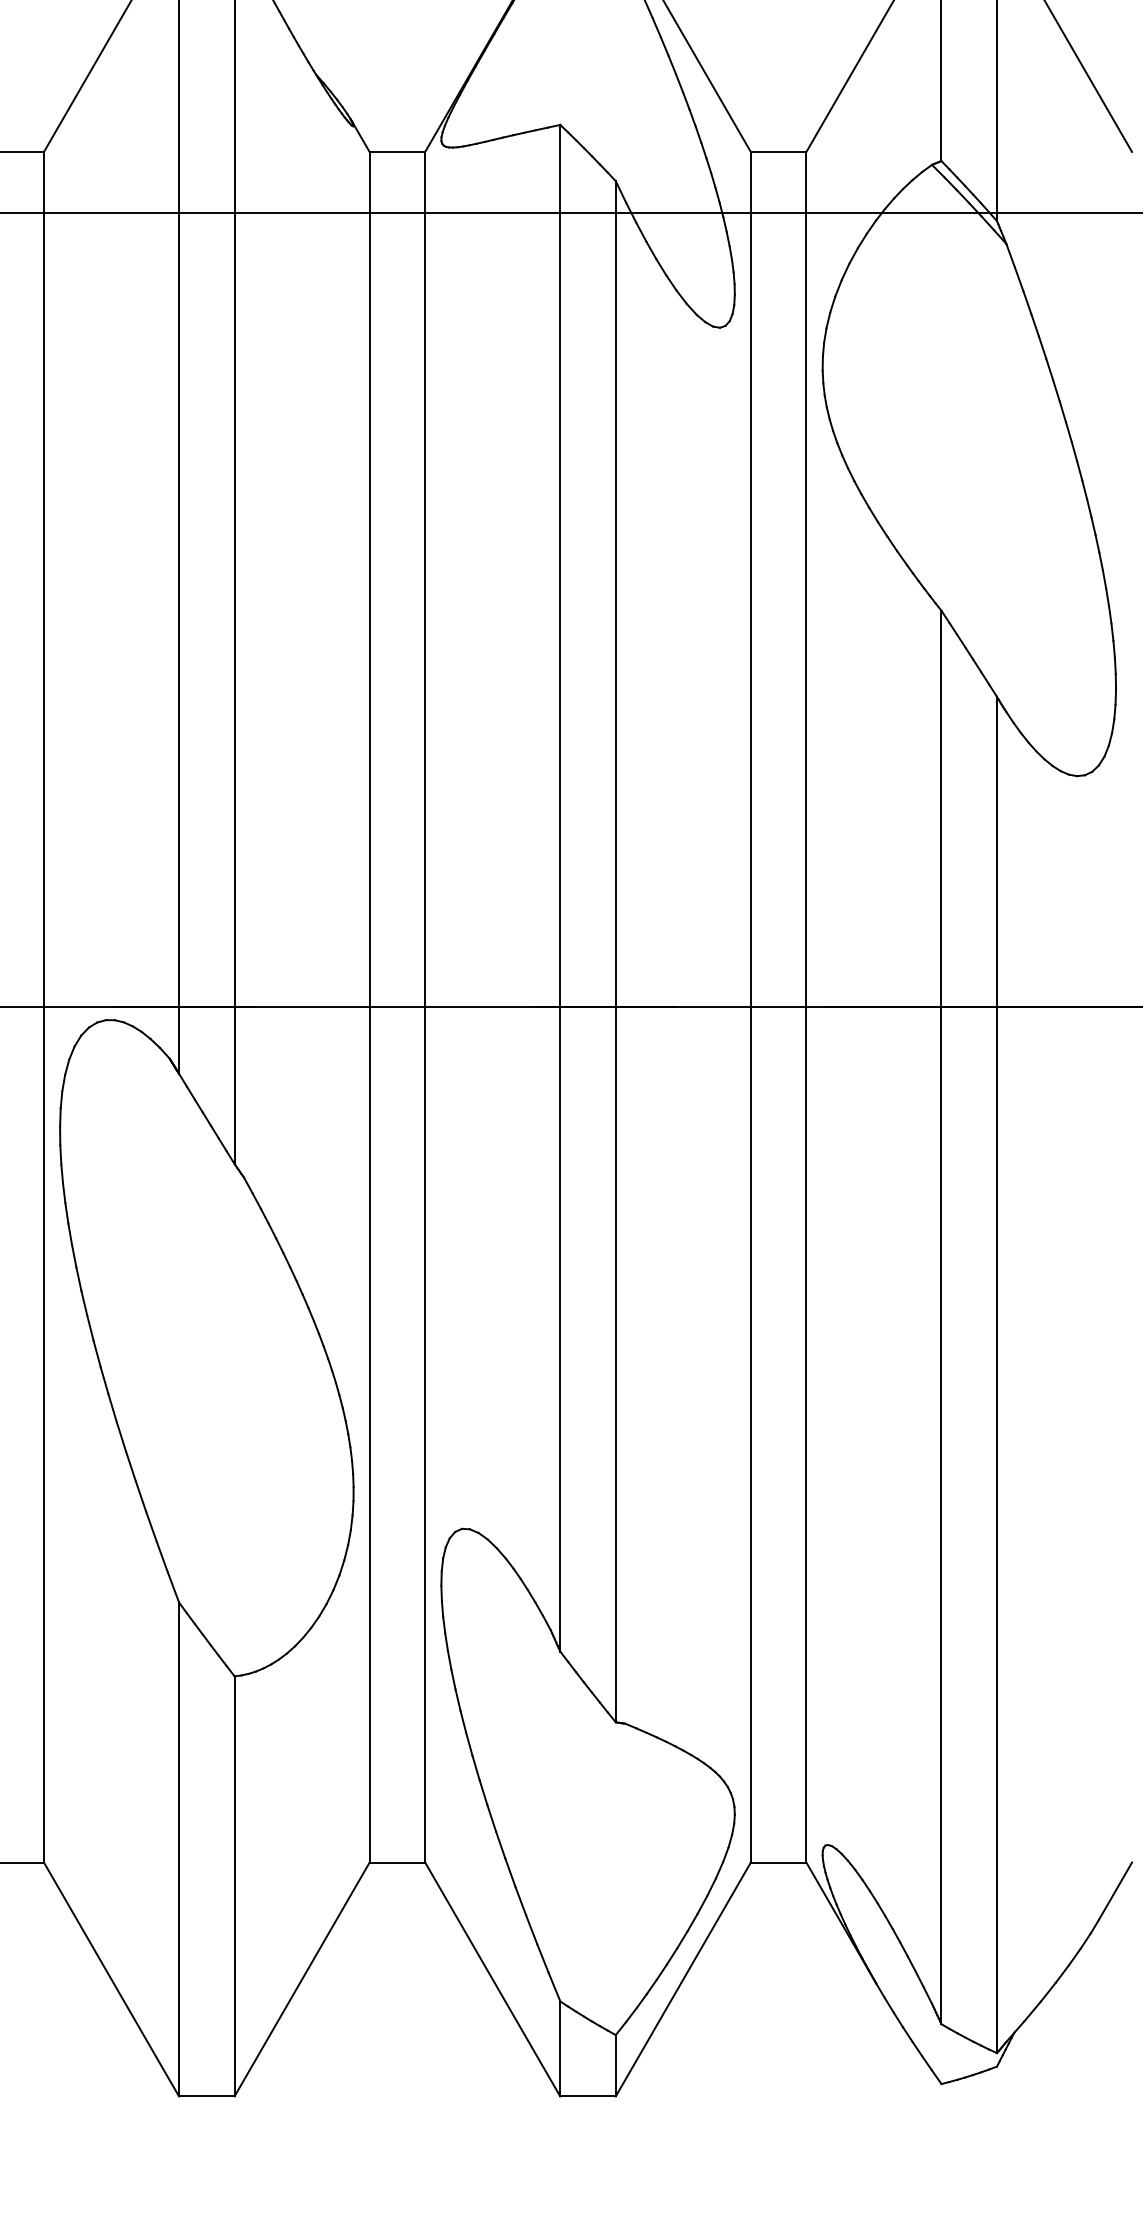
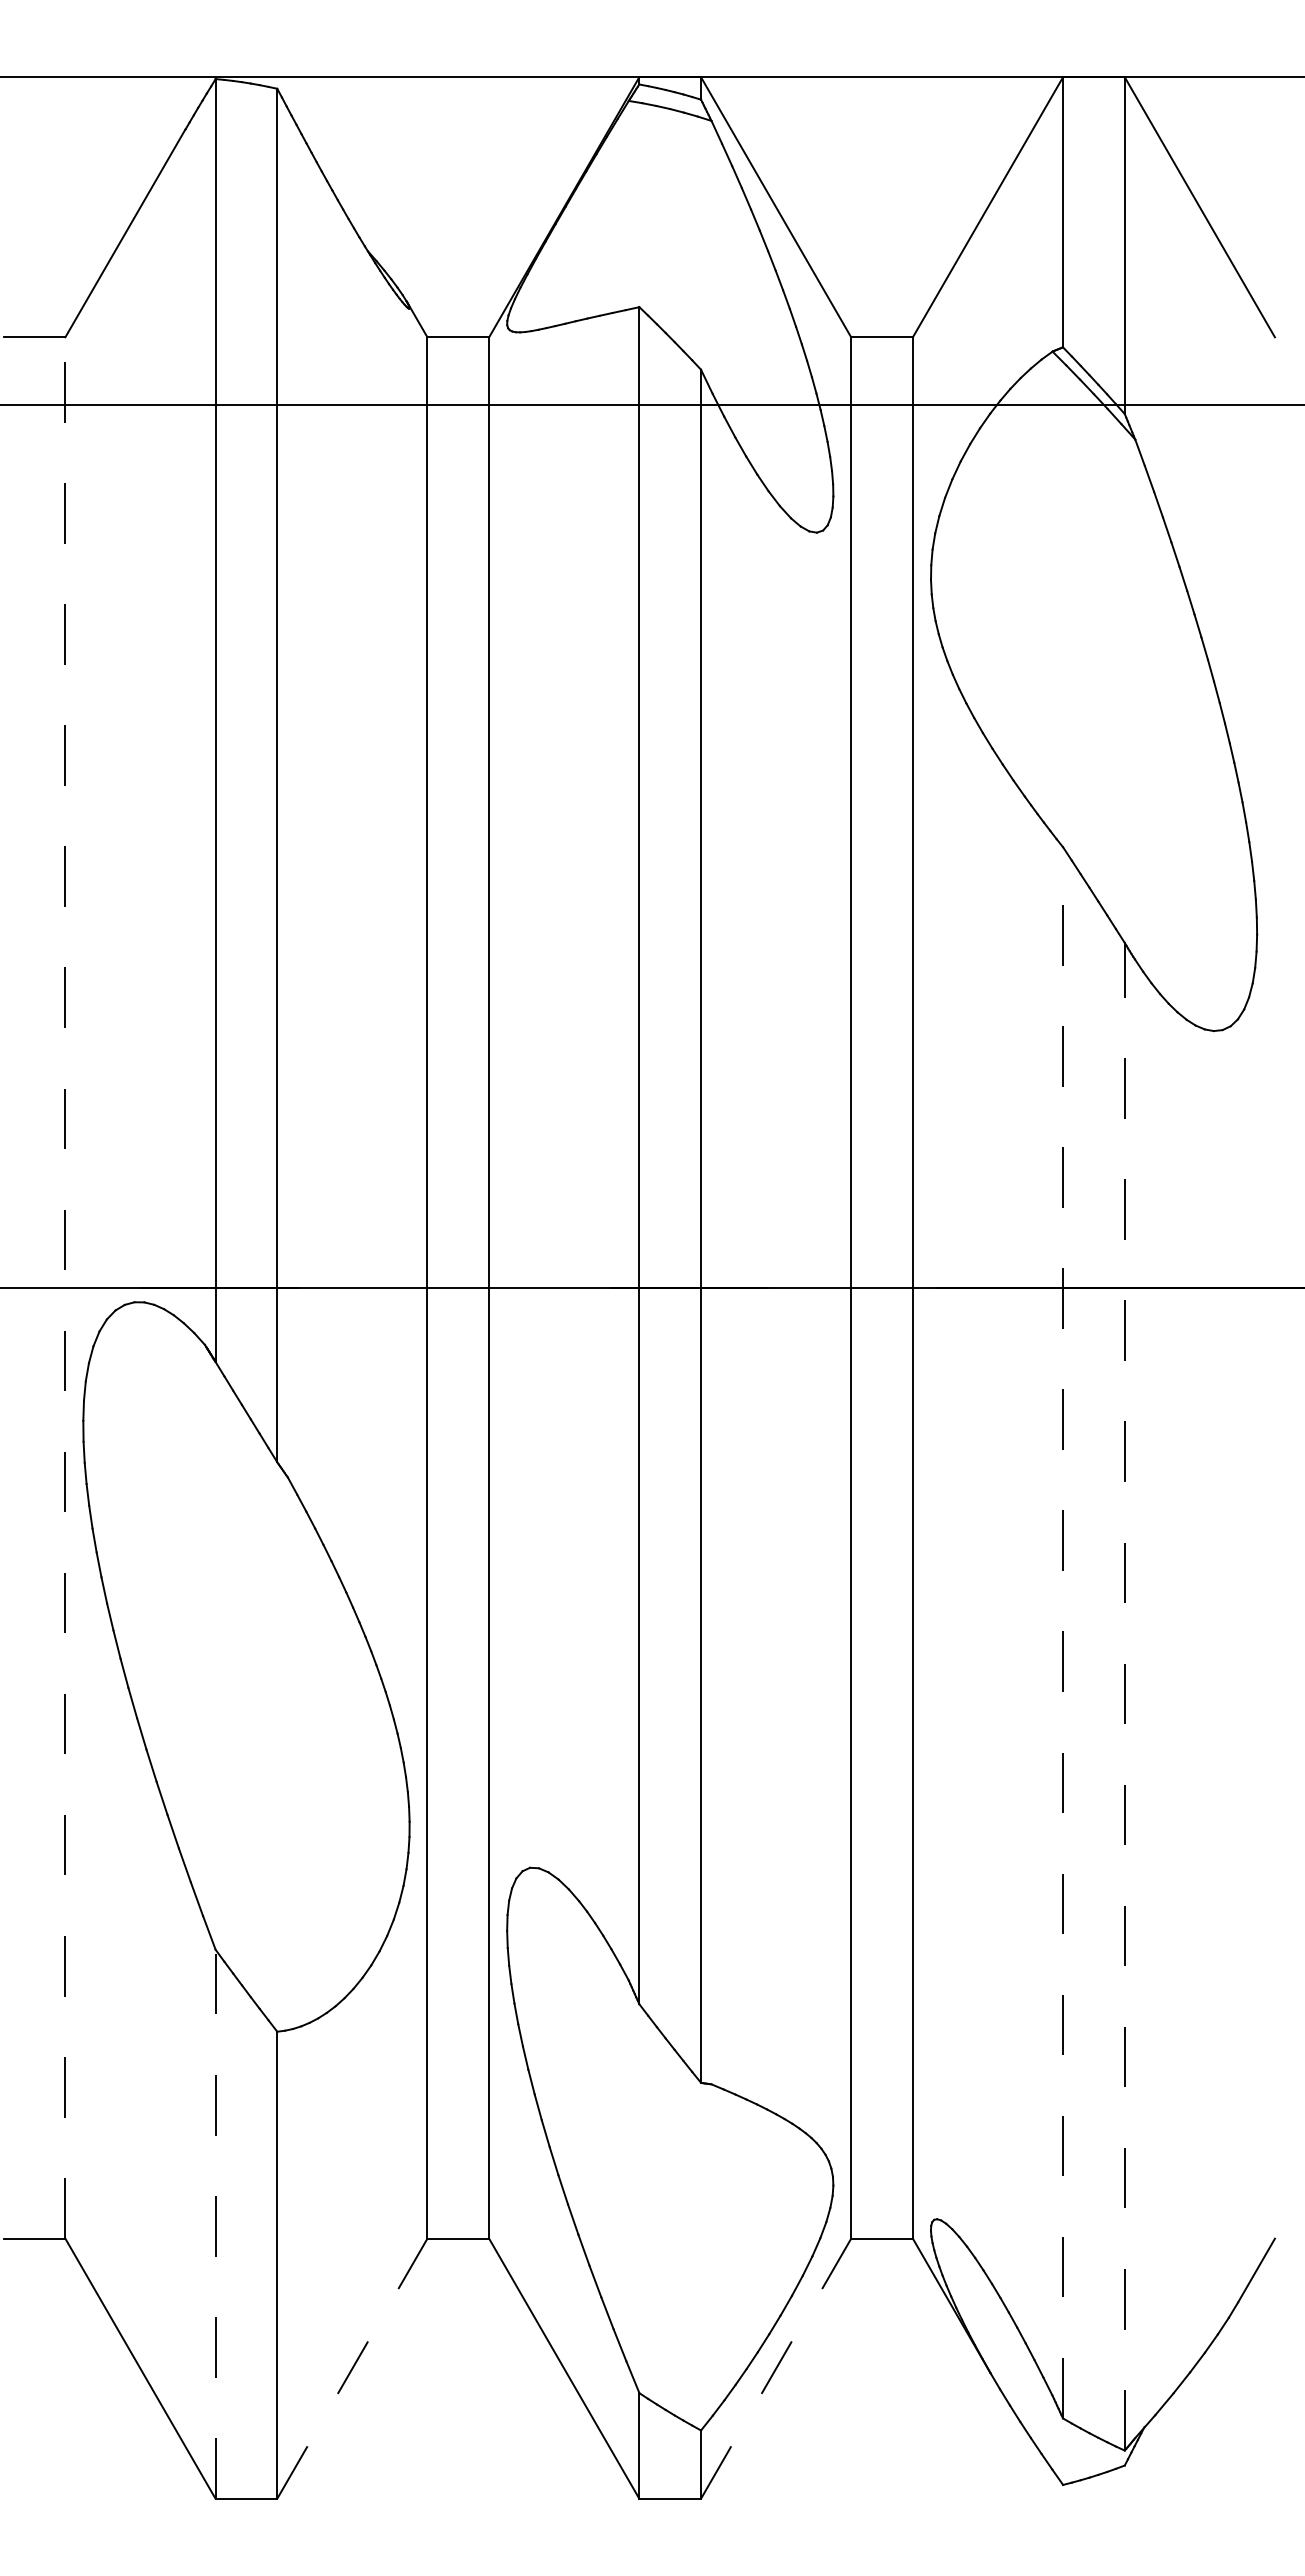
line: (44, 1007) -> (65, 1288), solid -> dashed
line: (941, 1317) -> (1063, 1632), solid -> dashed
line: (996, 1374) -> (1124, 1696), solid -> dashed
line: (178, 1849) -> (215, 2224), solid -> dashed
line: (302, 1979) -> (352, 2368), solid -> dashed
line: (683, 1979) -> (776, 2368), solid -> dashed

